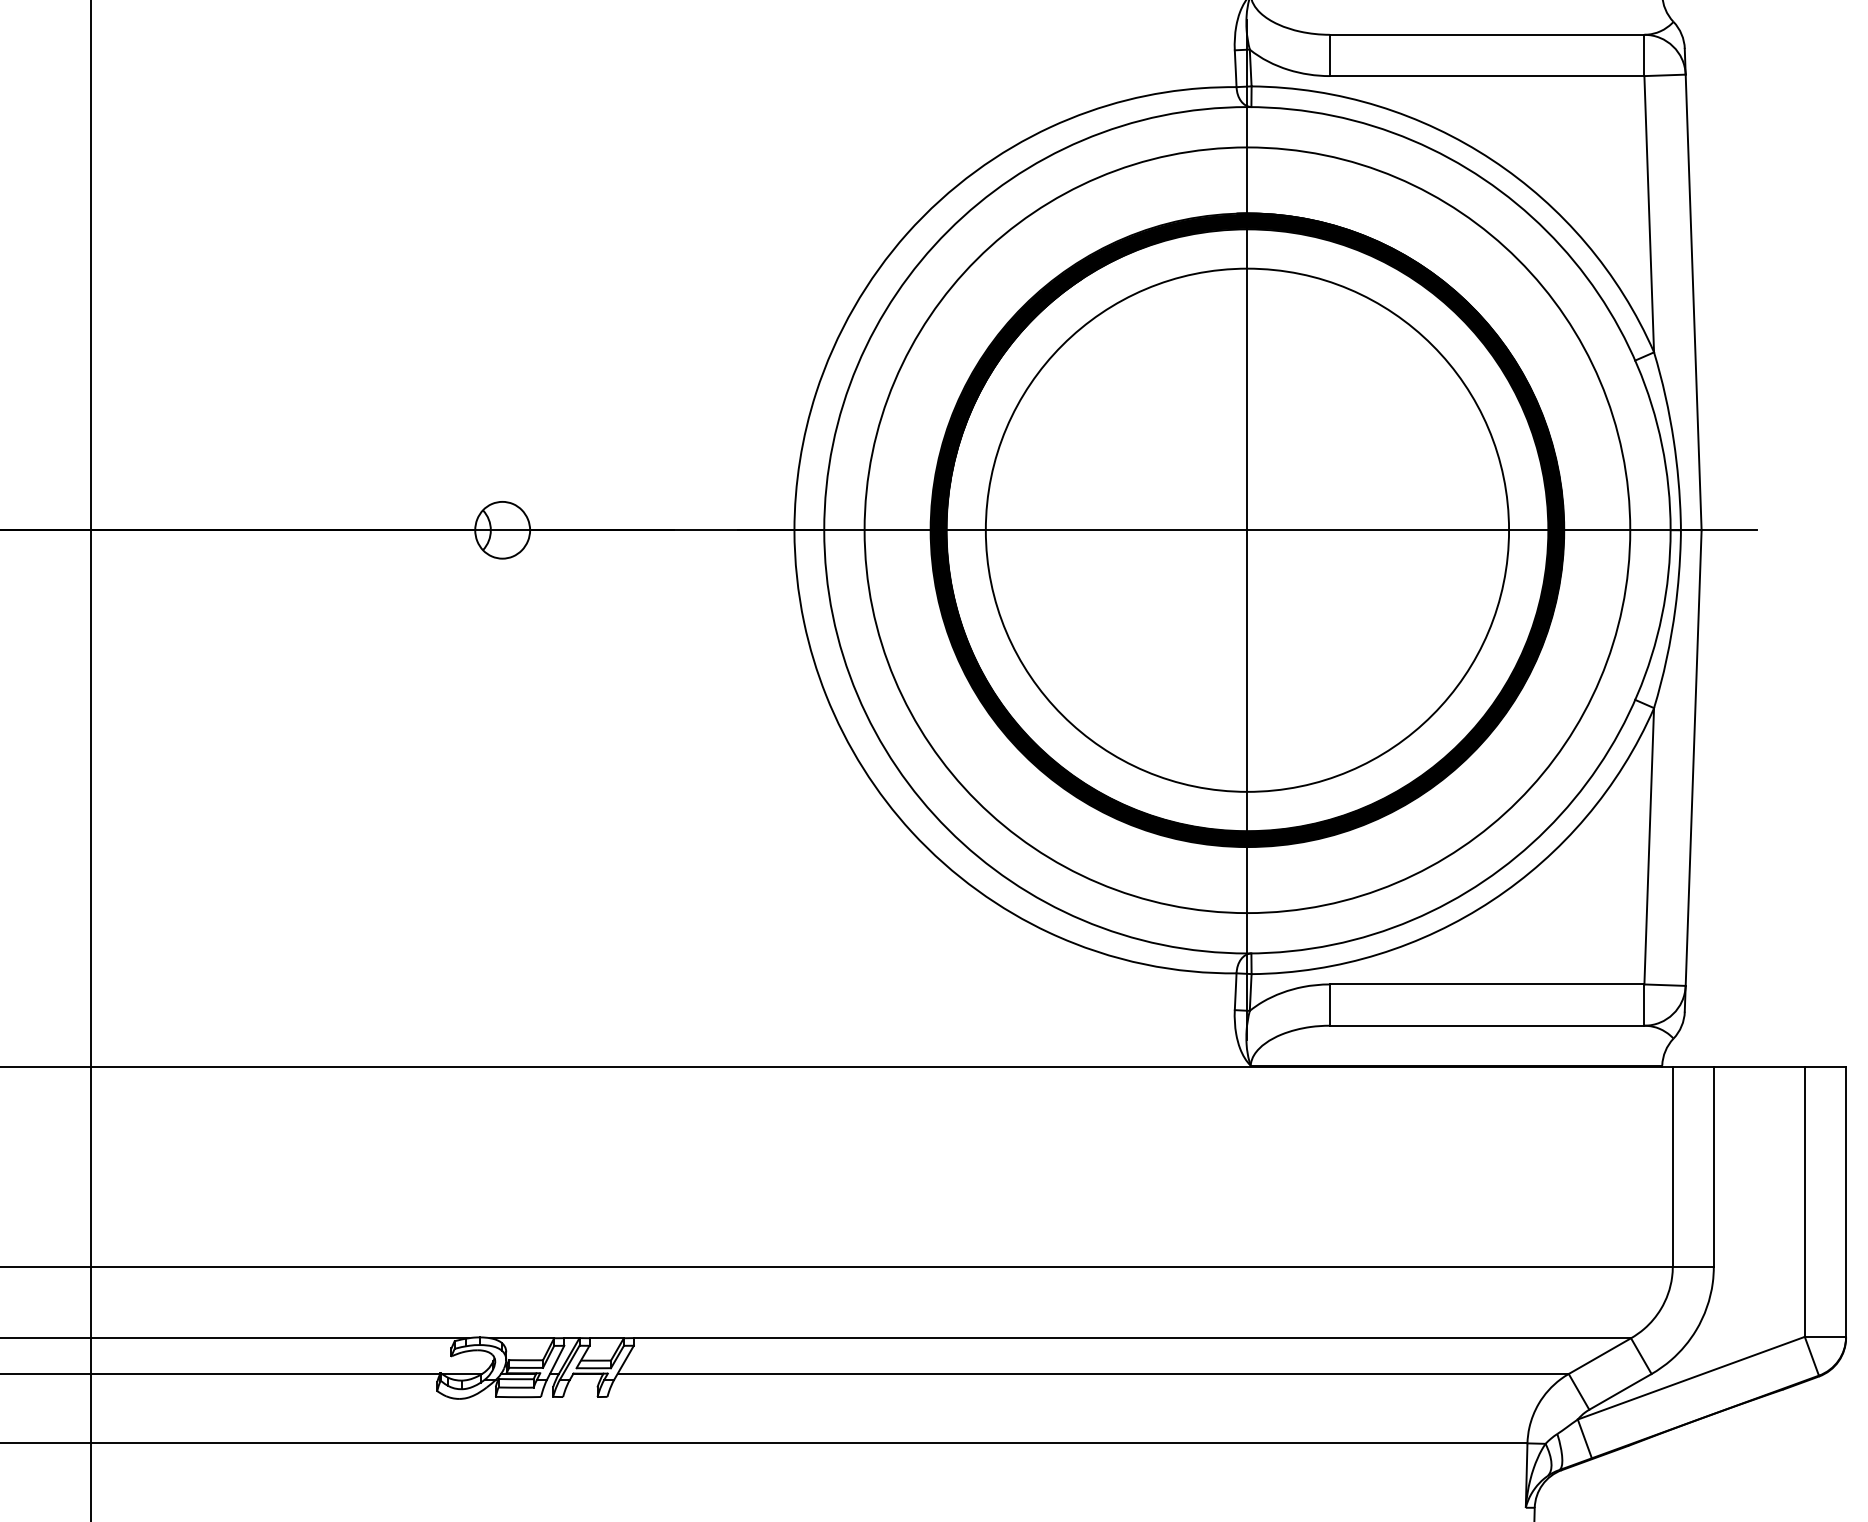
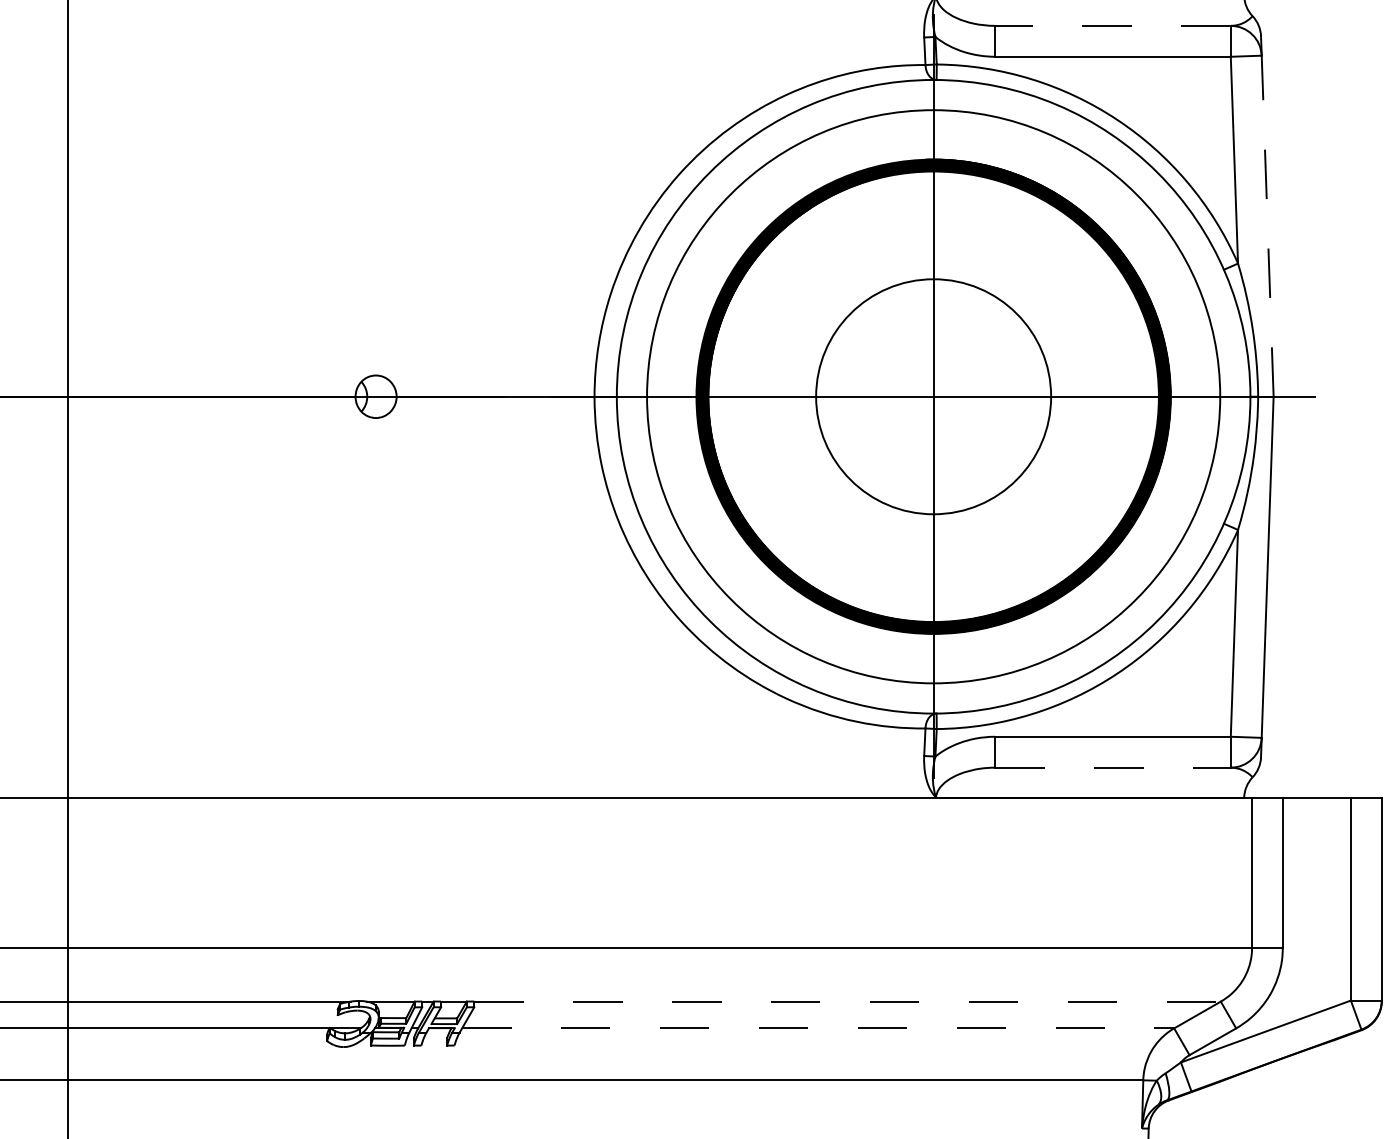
line: (1486, 34) -> (1112, 25), solid -> dashed
line: (1693, 302) -> (1267, 226), solid -> dashed
circle: (1247, 529) -> (933, 396), size x0.6
line: (1487, 1025) -> (1113, 767), solid -> dashed
line: (1132, 1338) -> (847, 1001), solid -> dashed
line: (1093, 1374) -> (818, 1028), solid -> dashed

